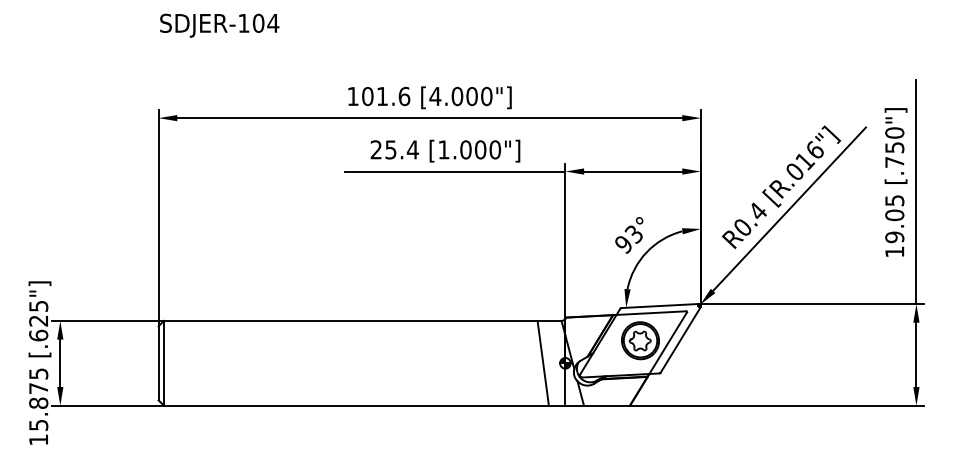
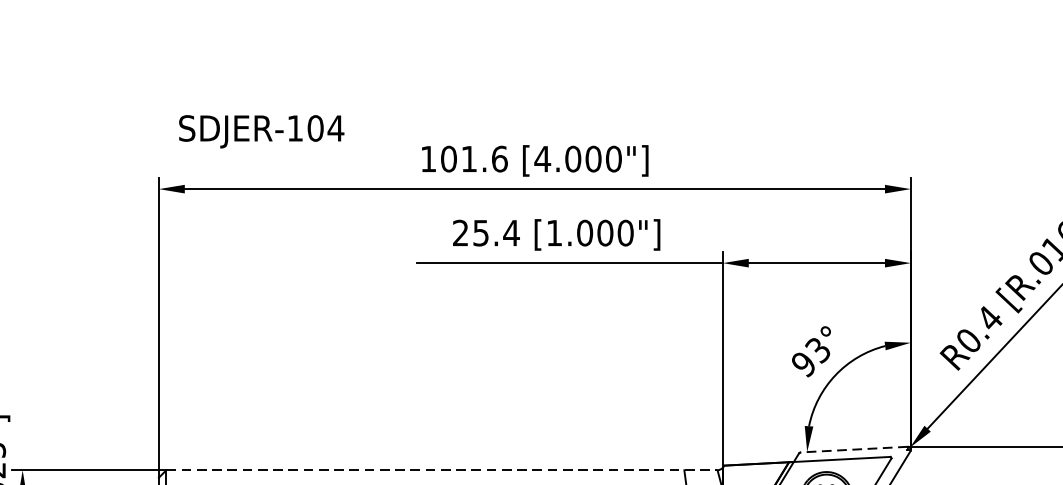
text: (219, 25) -> (261, 131), moved
line: (659, 306) -> (853, 450), solid -> dashed
line: (362, 320) -> (441, 469), solid -> dashed

